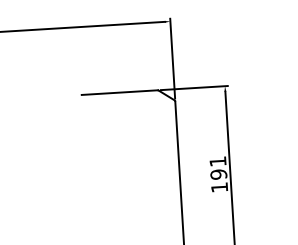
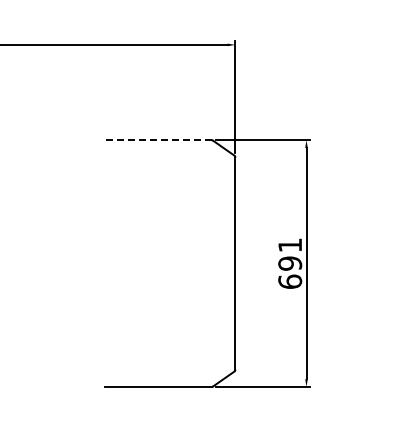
line: (119, 92) -> (157, 140), solid -> dashed
text: (219, 187) -> (290, 281), 191 -> 691

